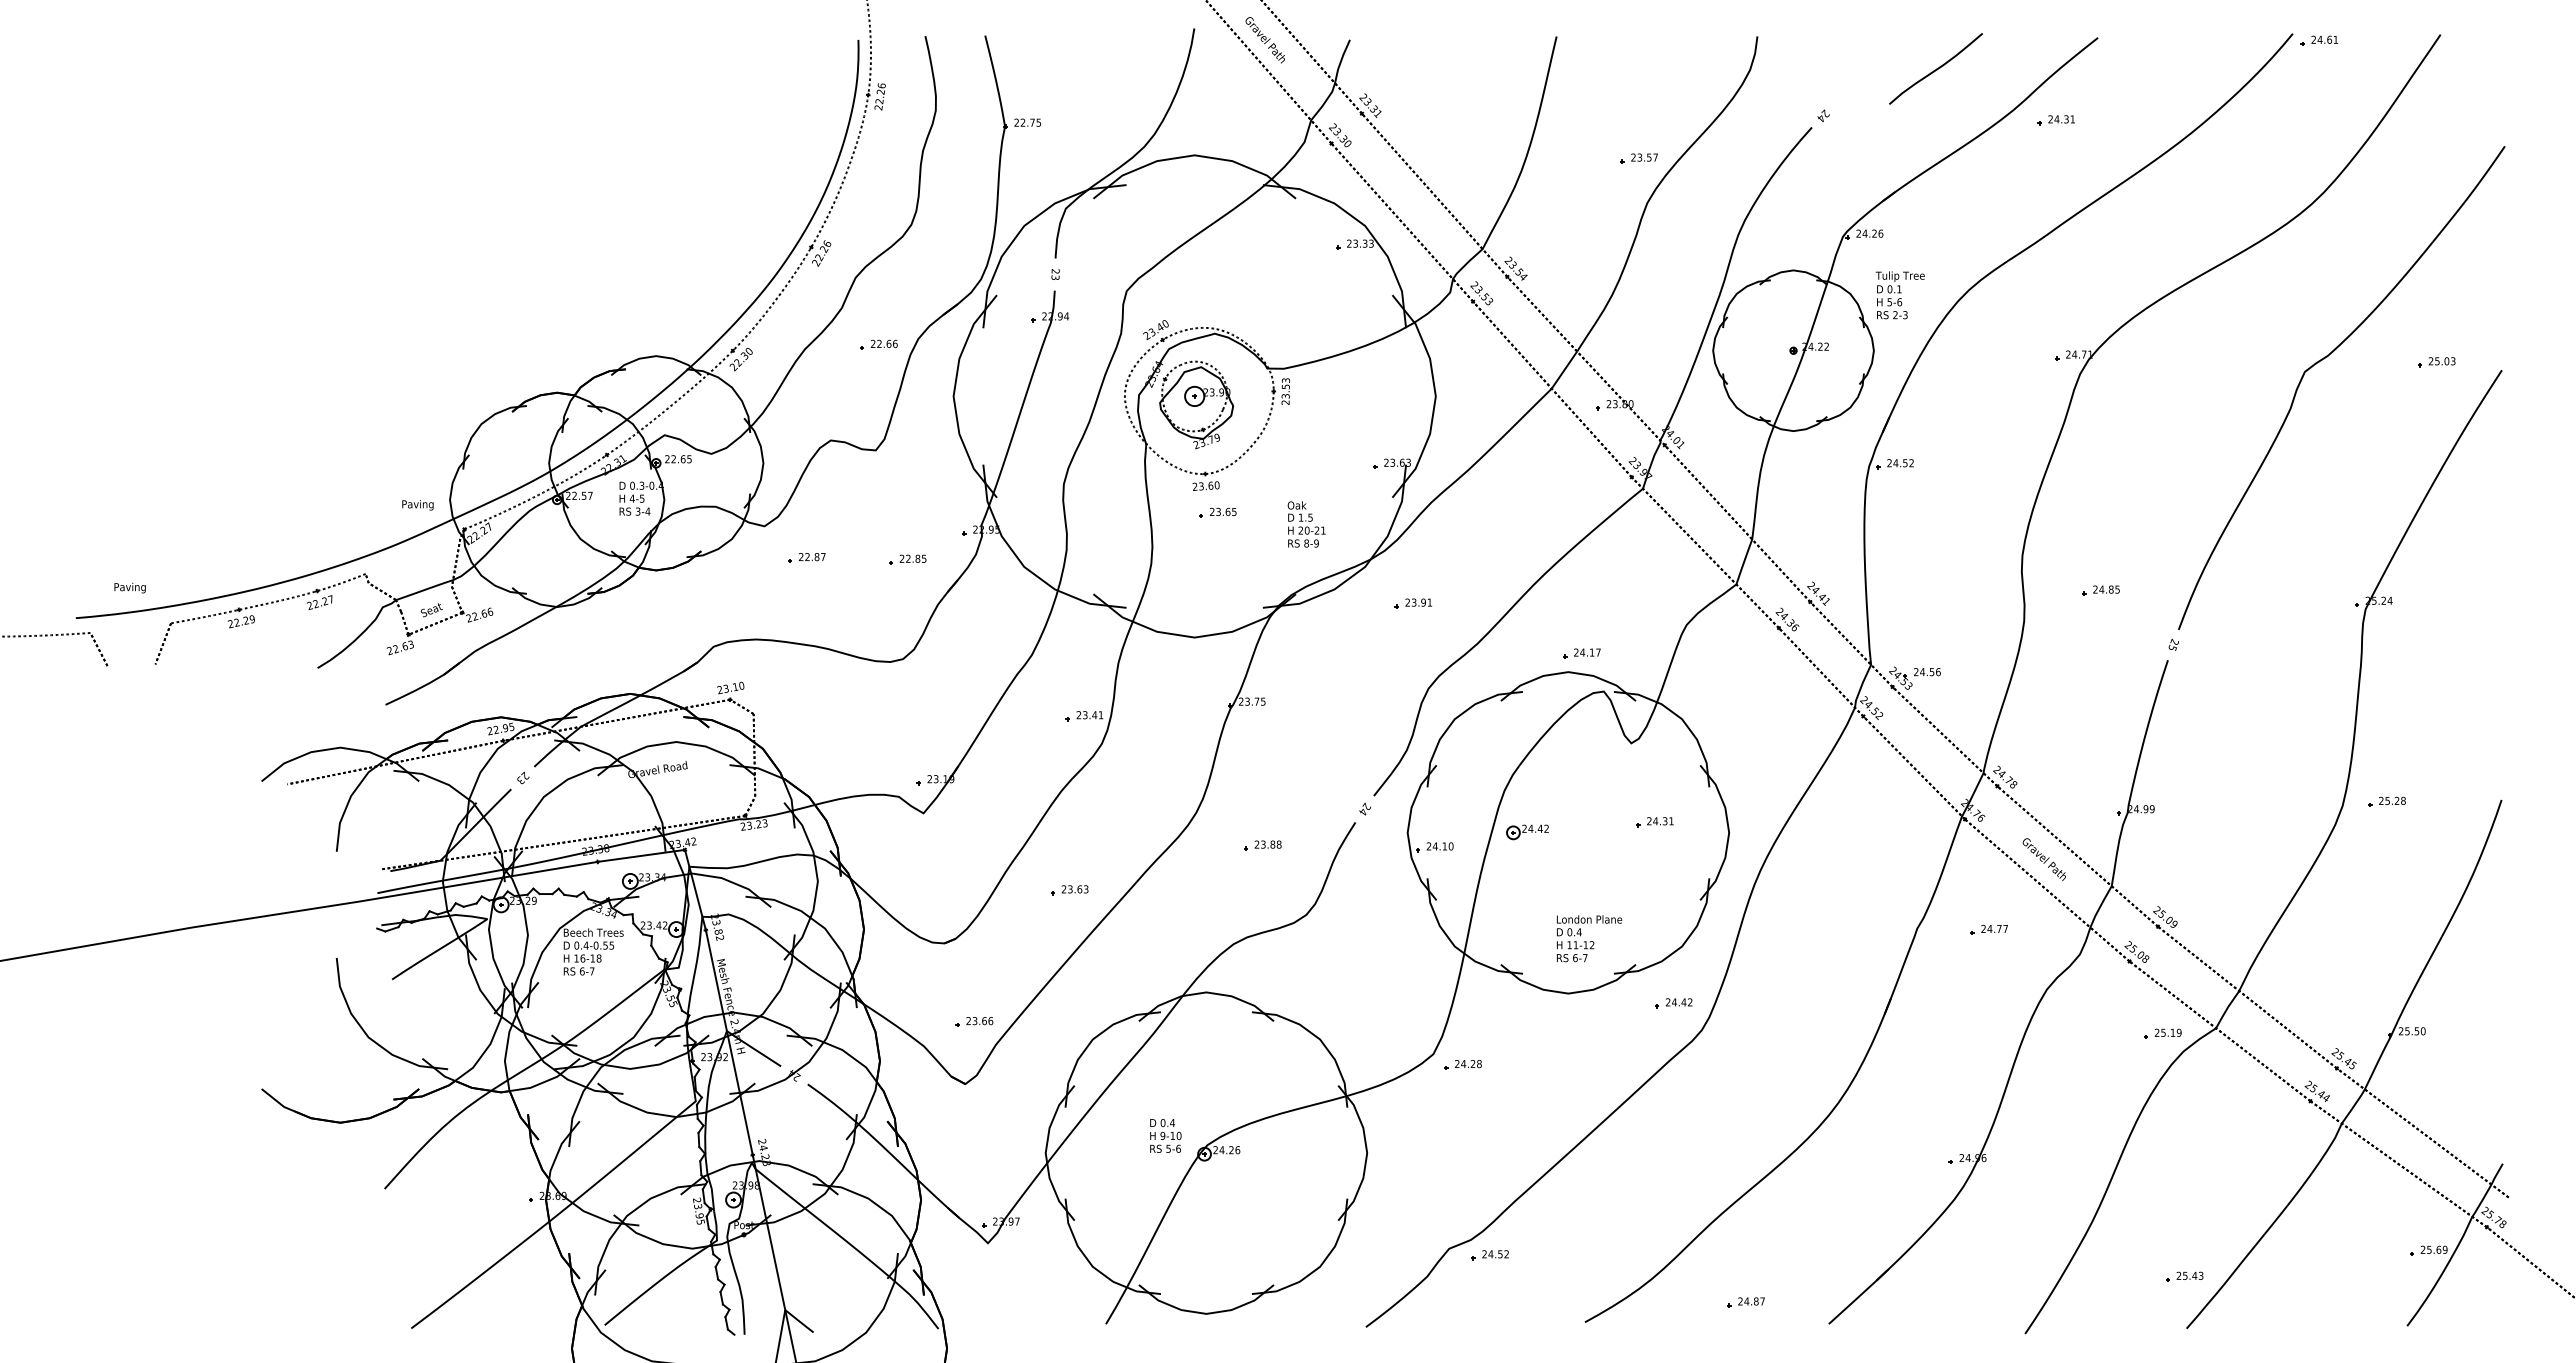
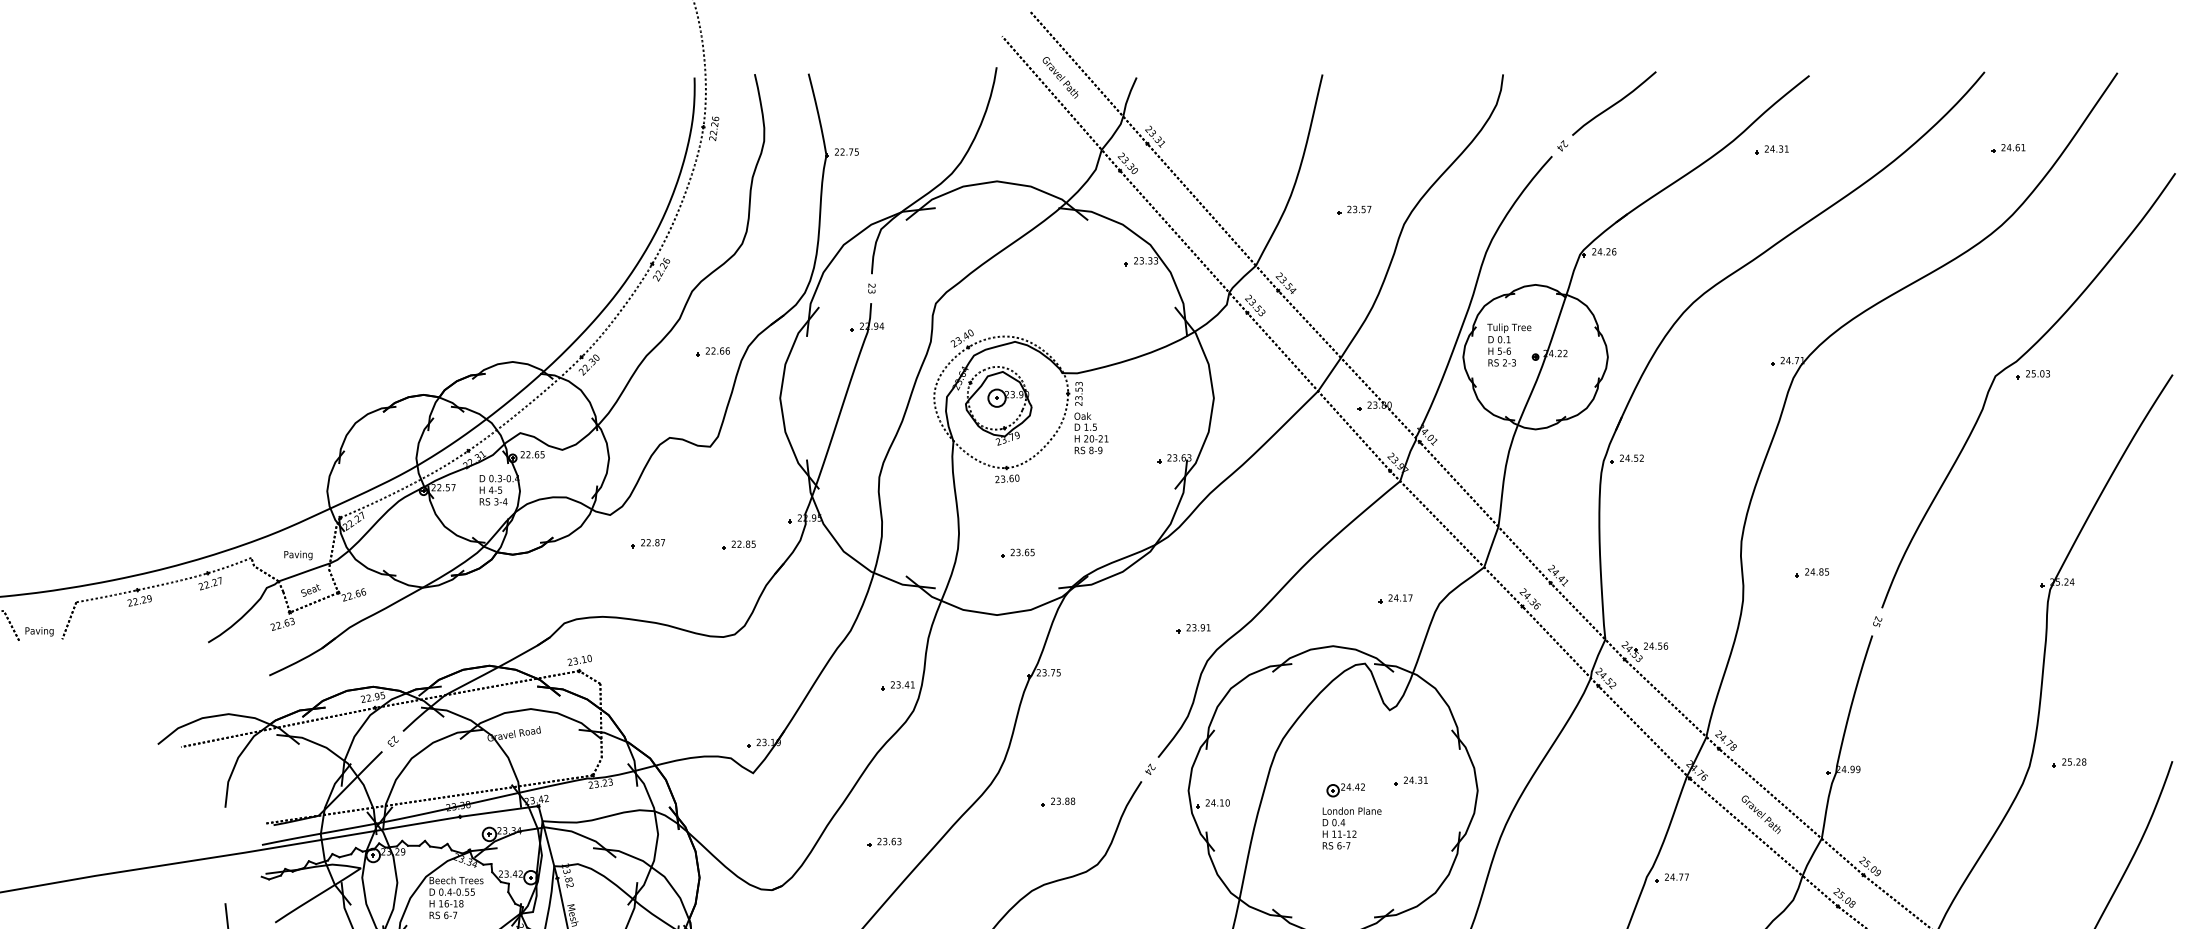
part: (2319, 40) -> (2008, 148), moved
curve: (1936, 68) -> (1614, 103), moved
part: (1638, 158) -> (1353, 210), moved
text: (1899, 295) -> (1508, 345), moved
part: (2436, 362) -> (2032, 374), moved
text: (417, 505) -> (298, 555), moved
part: (1217, 512) -> (1017, 552), moved
text: (1306, 524) -> (1091, 433), moved
text: (129, 587) -> (38, 631), moved
part: (1413, 603) -> (1193, 628), moved
part: (1581, 653) -> (1395, 598), moved
part: (1527, 832) -> (1345, 790), moved
part: (1988, 929) -> (1671, 877), moved
text: (1589, 938) -> (1352, 828), moved

